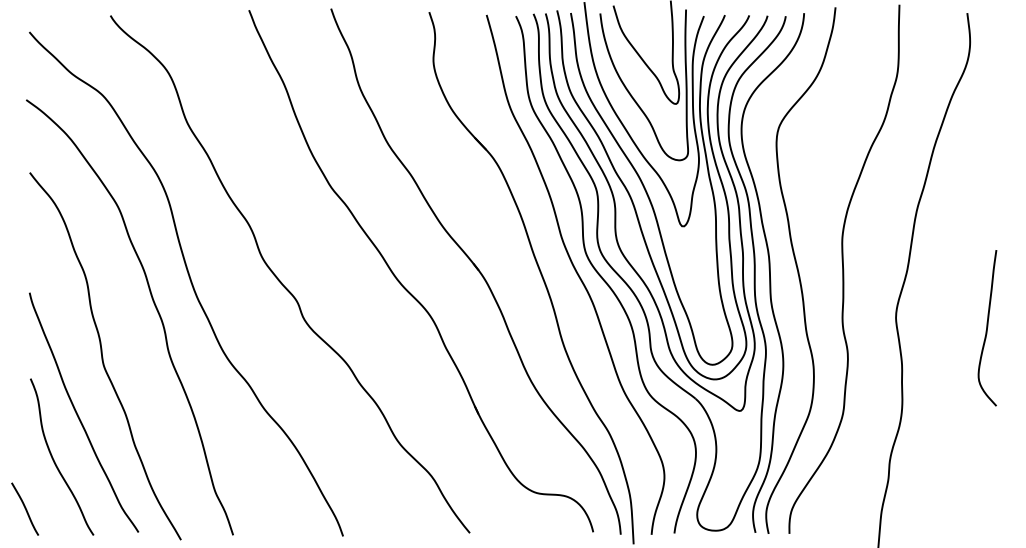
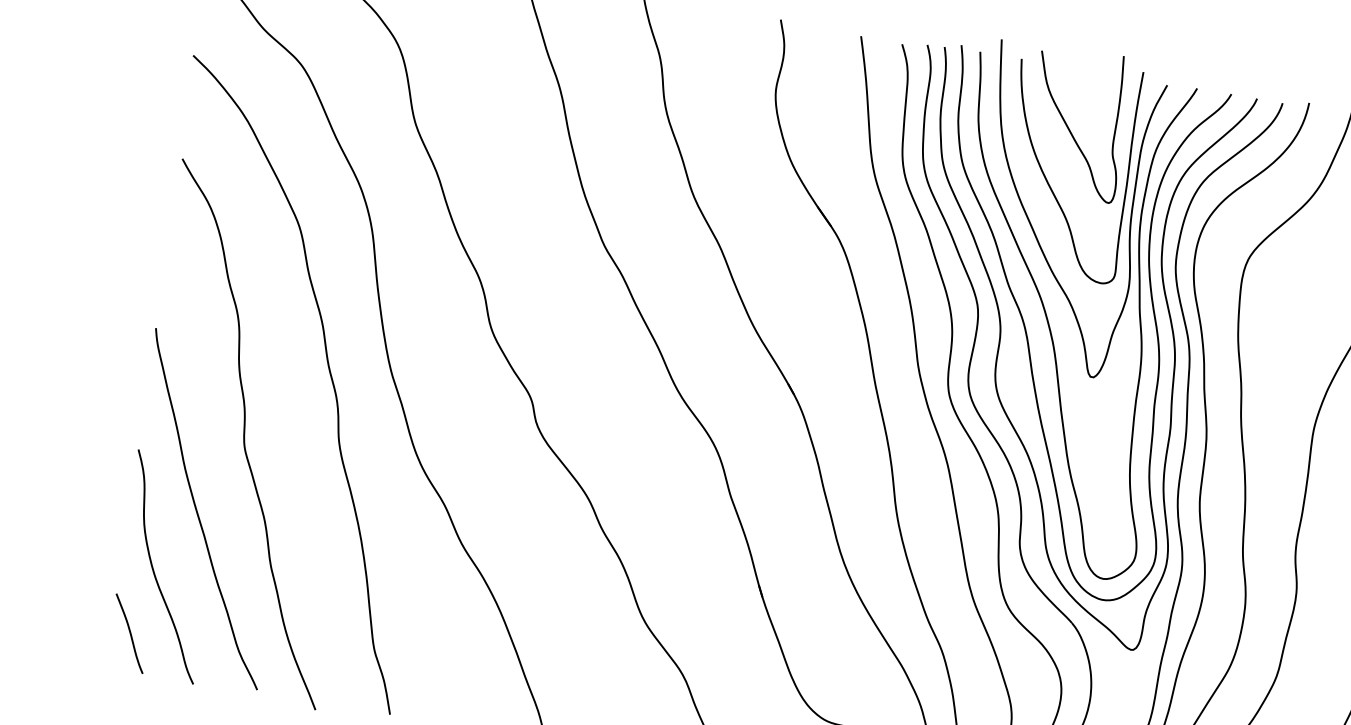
line: (25, 508) -> (130, 632), moved

